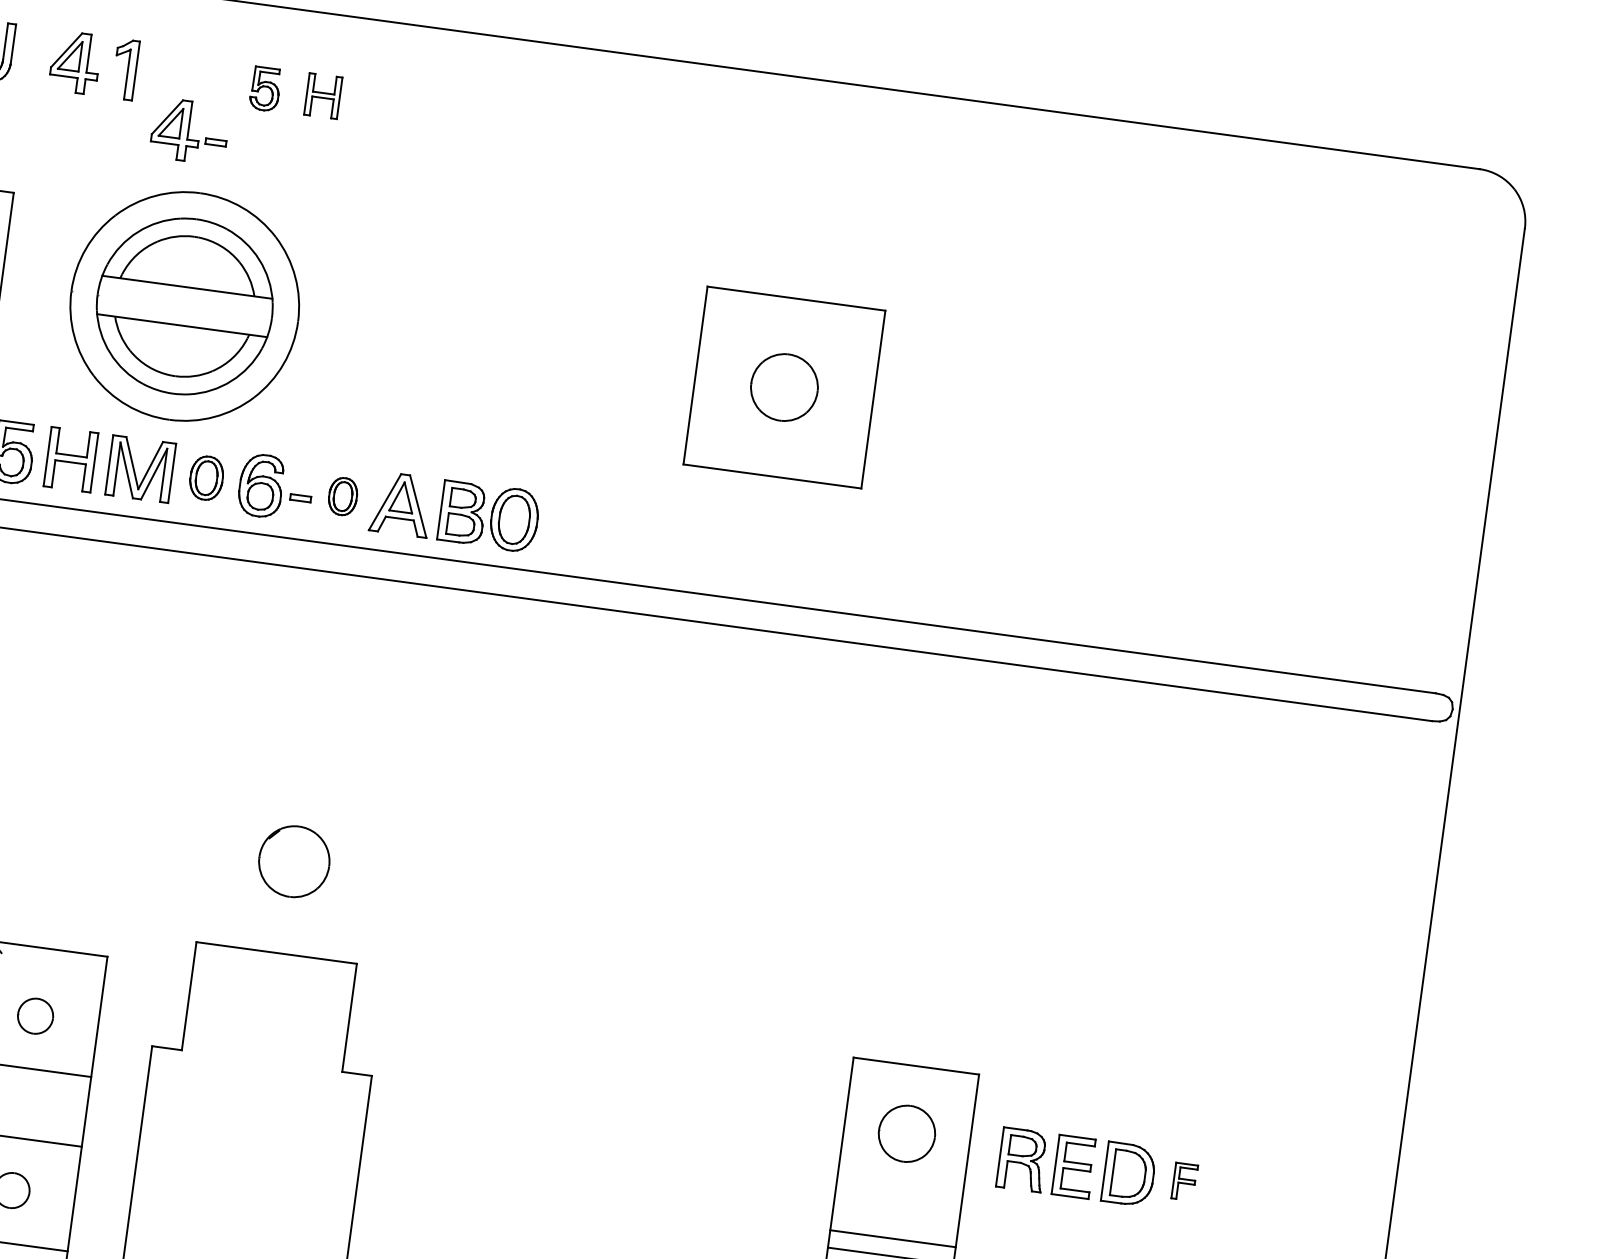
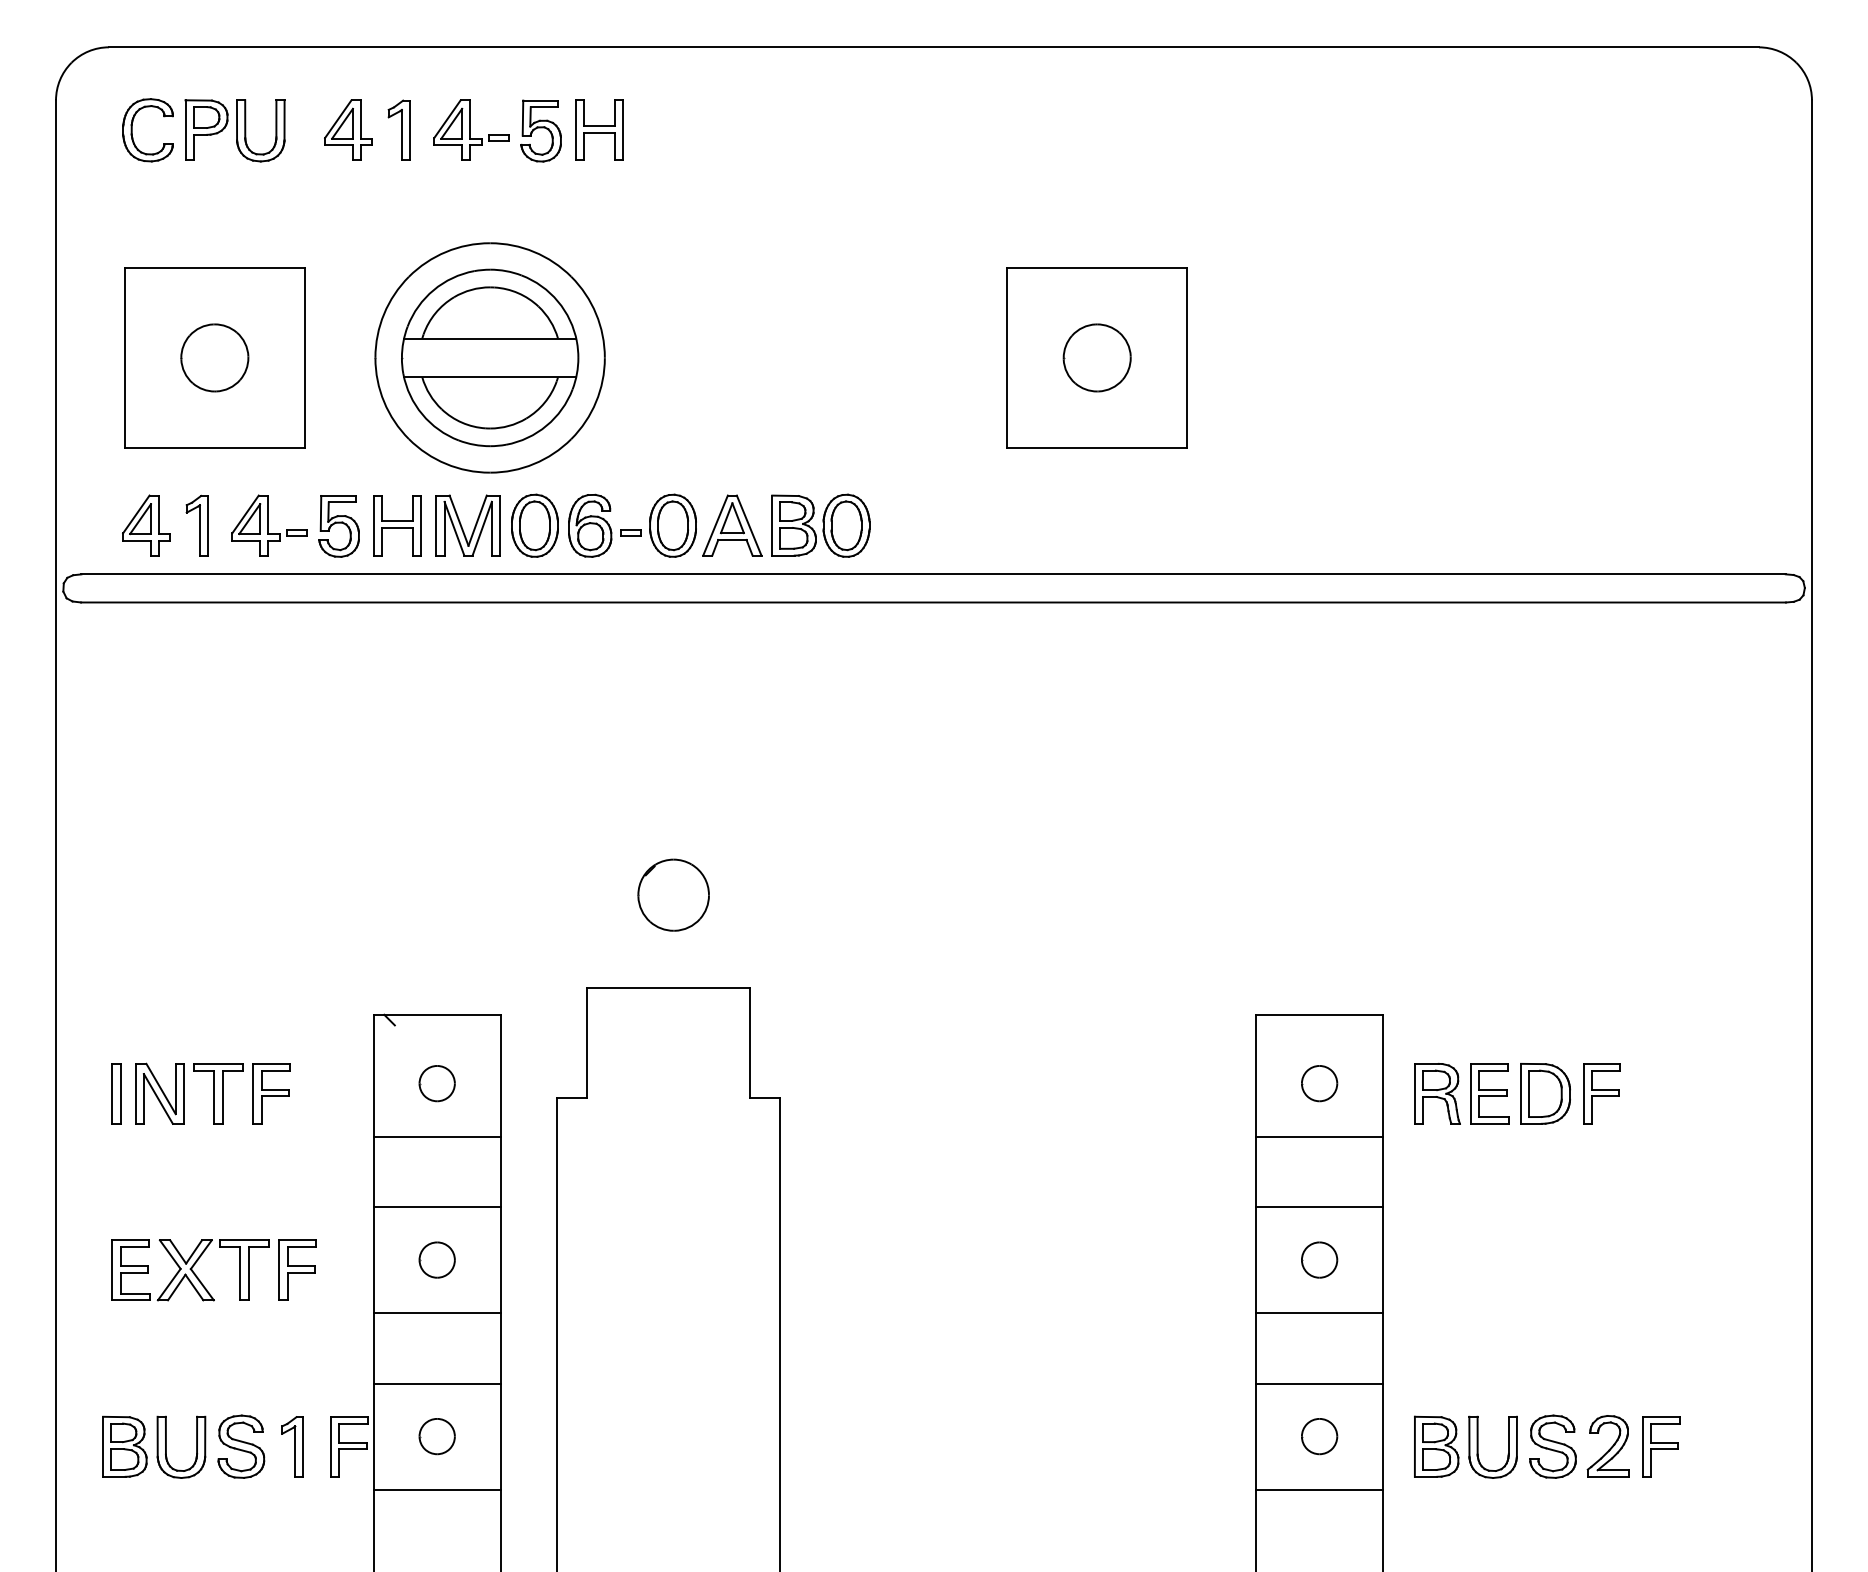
part: (264, 88) -> (540, 130), size x1.43
part: (323, 95) -> (599, 129), size x1.43
part: (189, 130) -> (471, 129), moved
part: (206, 477) -> (534, 525), size x1.43
part: (342, 496) -> (672, 525), size x1.67
part: (907, 1133) -> (1319, 1083), size x0.62
part: (1184, 1181) -> (1601, 1093), size x1.67
line: (892, 1238) -> (1319, 1136), moved

